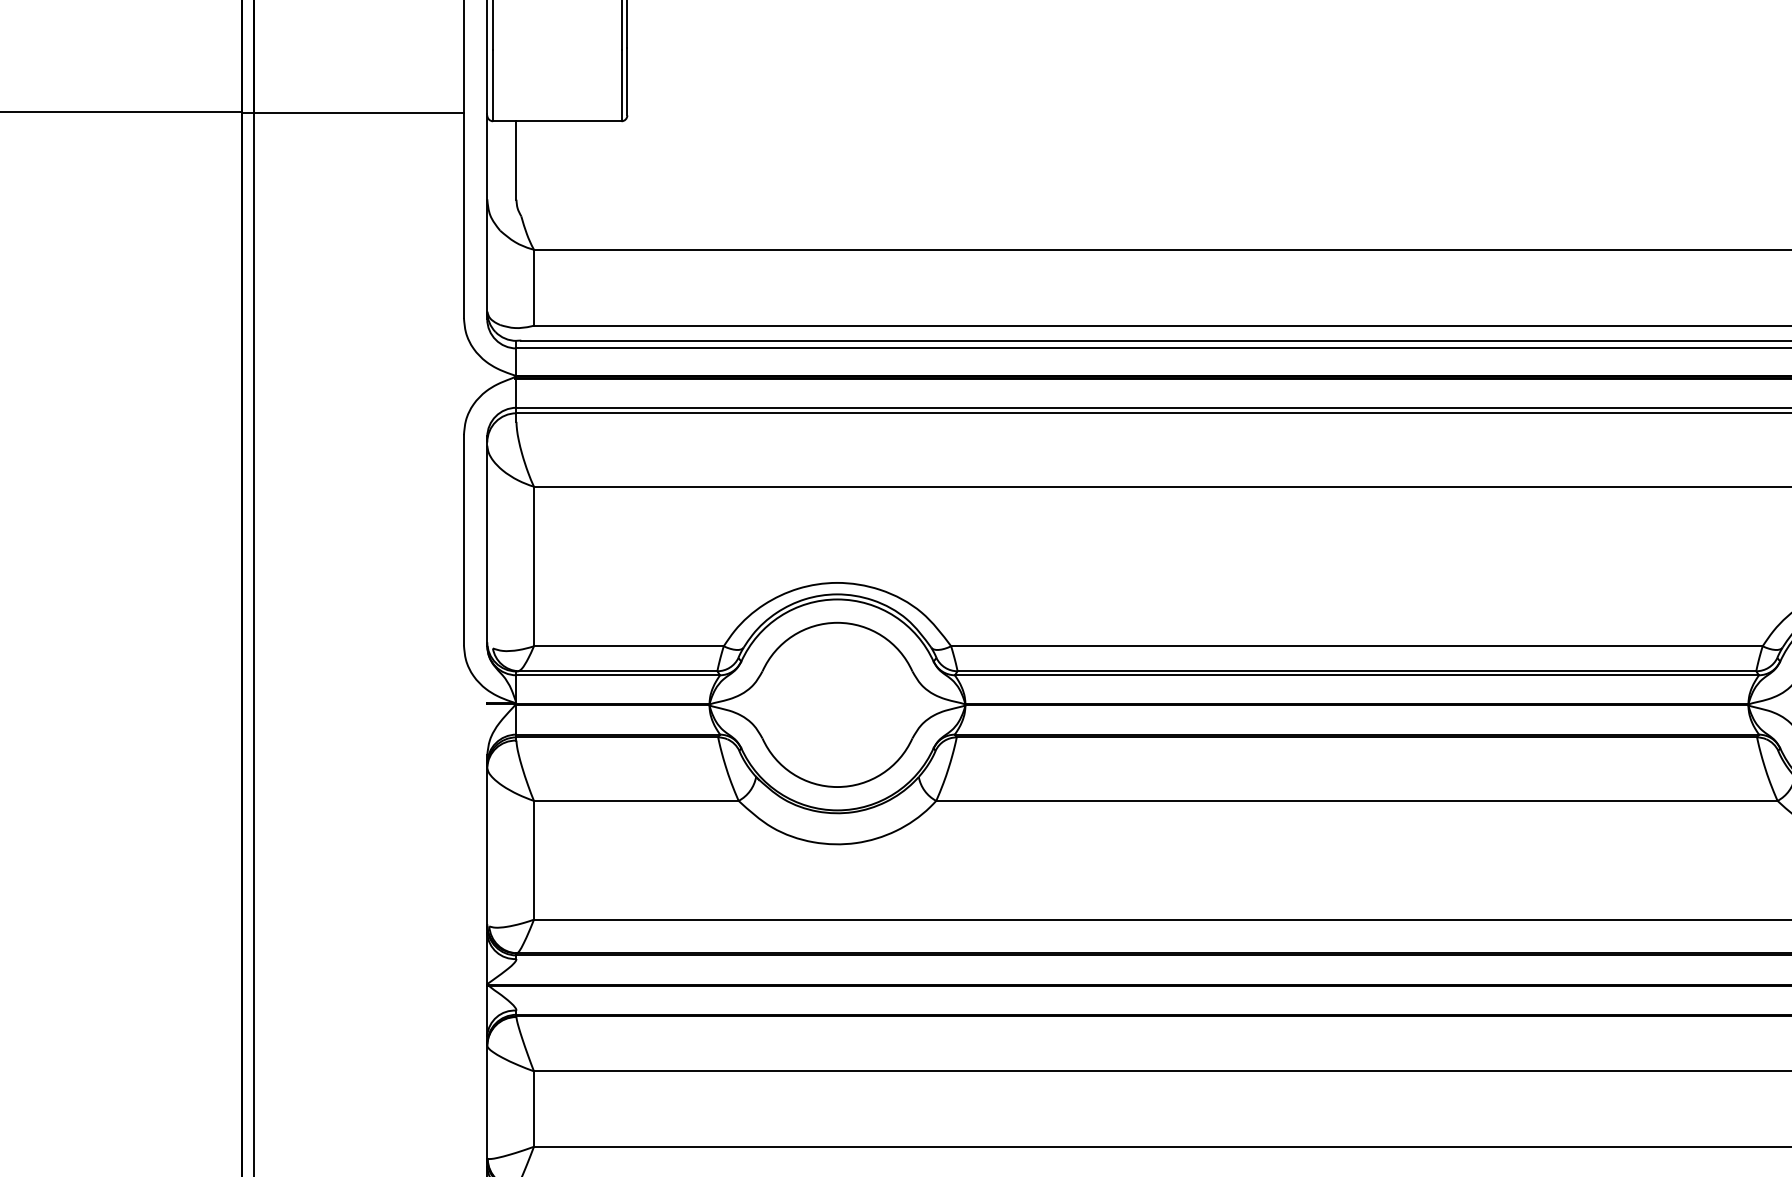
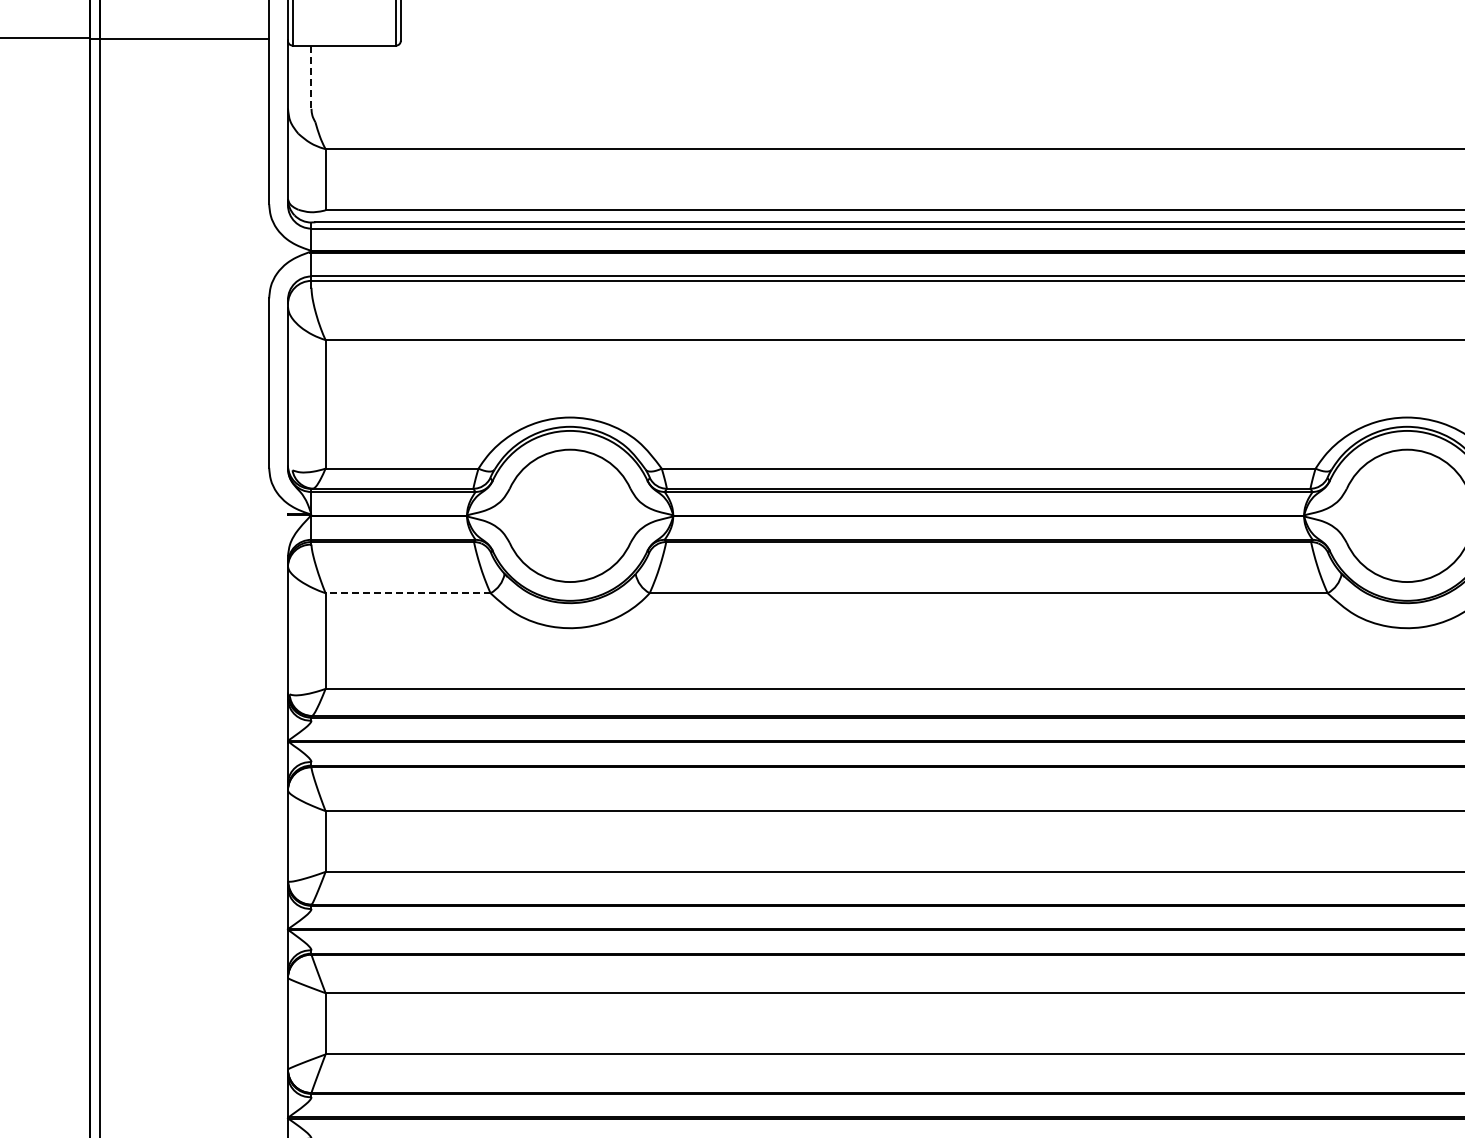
line: (516, 160) -> (311, 77), solid -> dashed
line: (635, 801) -> (407, 593), solid -> dashed

